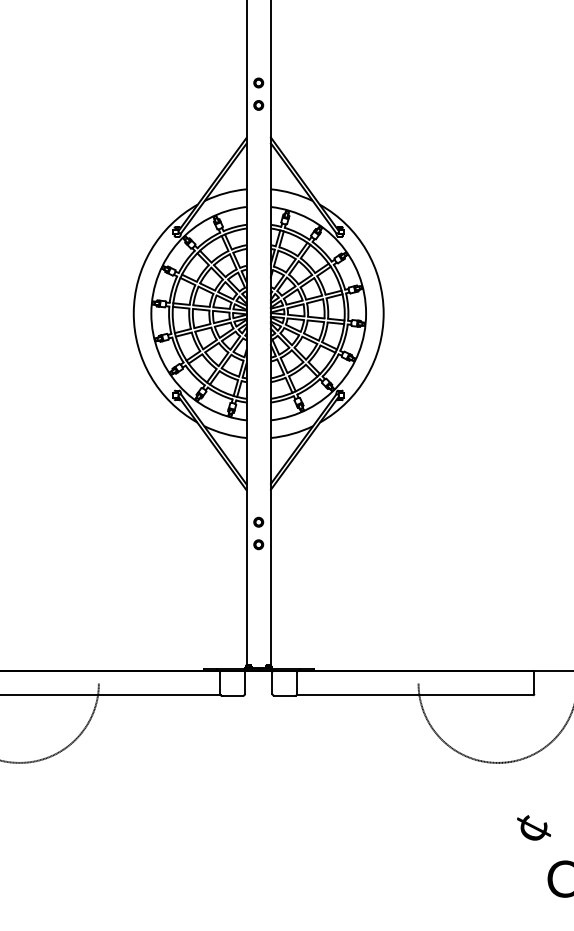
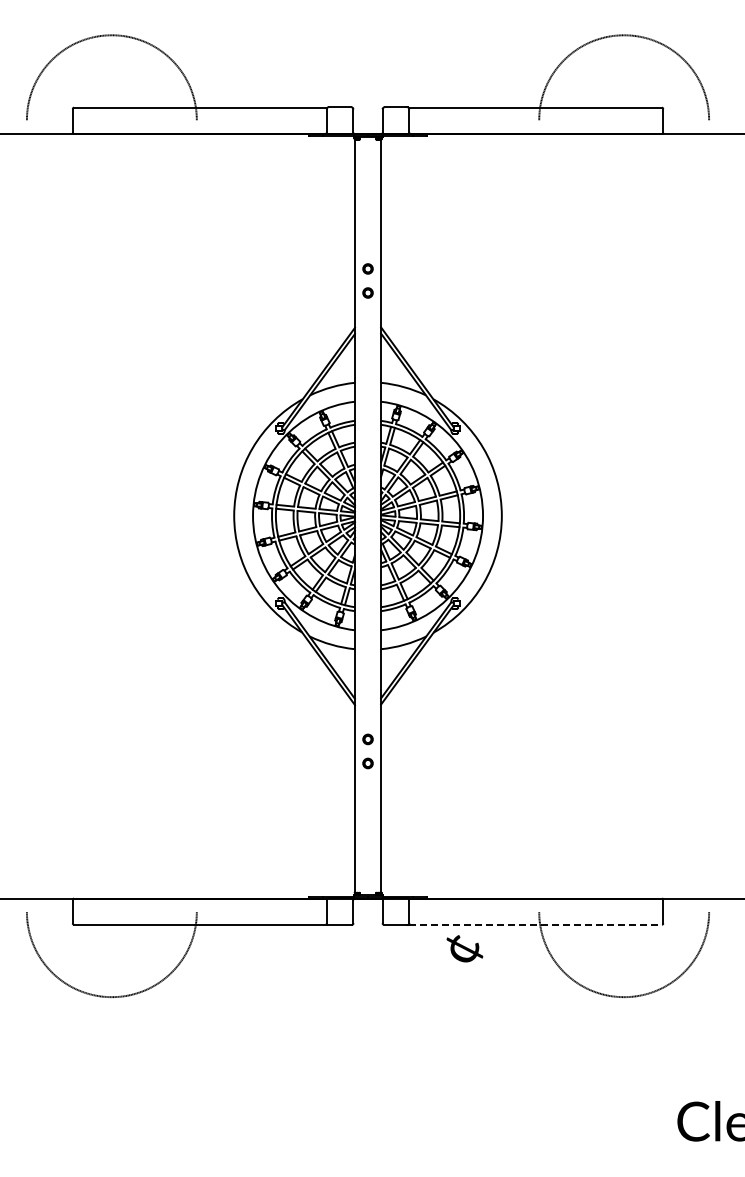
line: (415, 695) -> (535, 924), solid -> dashed
text: (533, 827) -> (464, 948), moved

